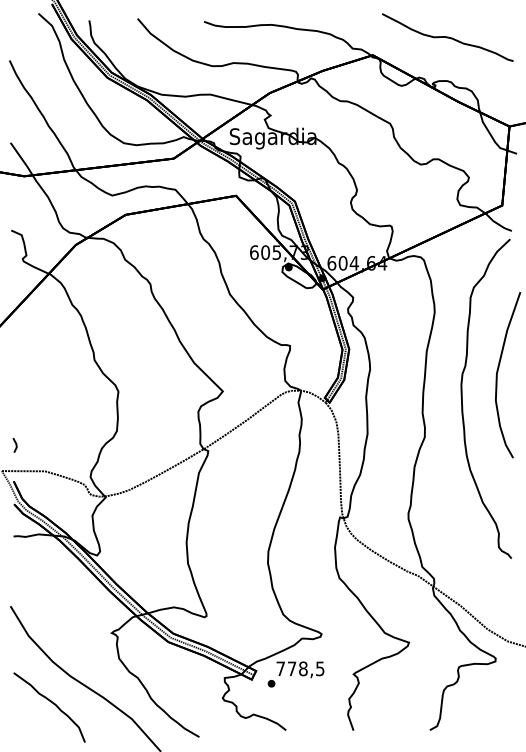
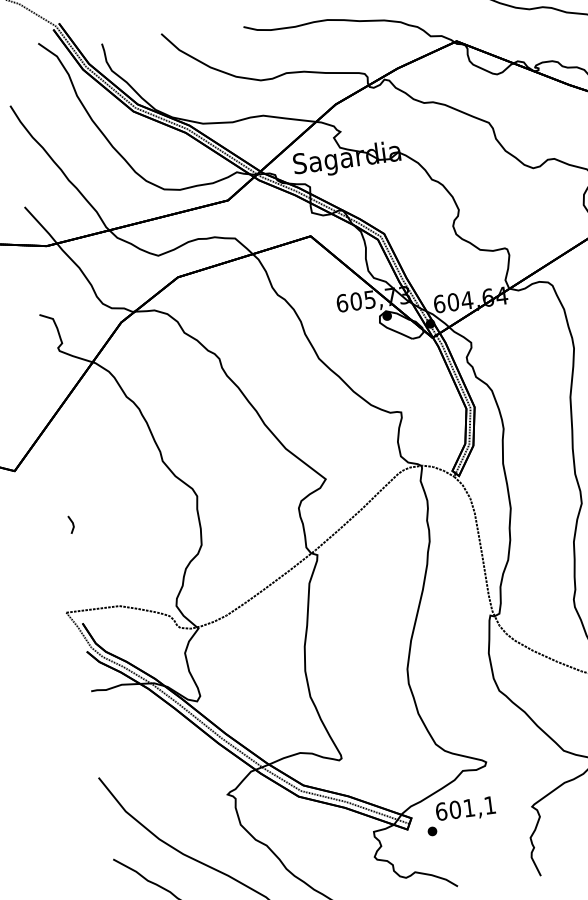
line: (15, 445) -> (72, 524), moved
text: (300, 668) -> (465, 808), 778,5 -> 601,1

